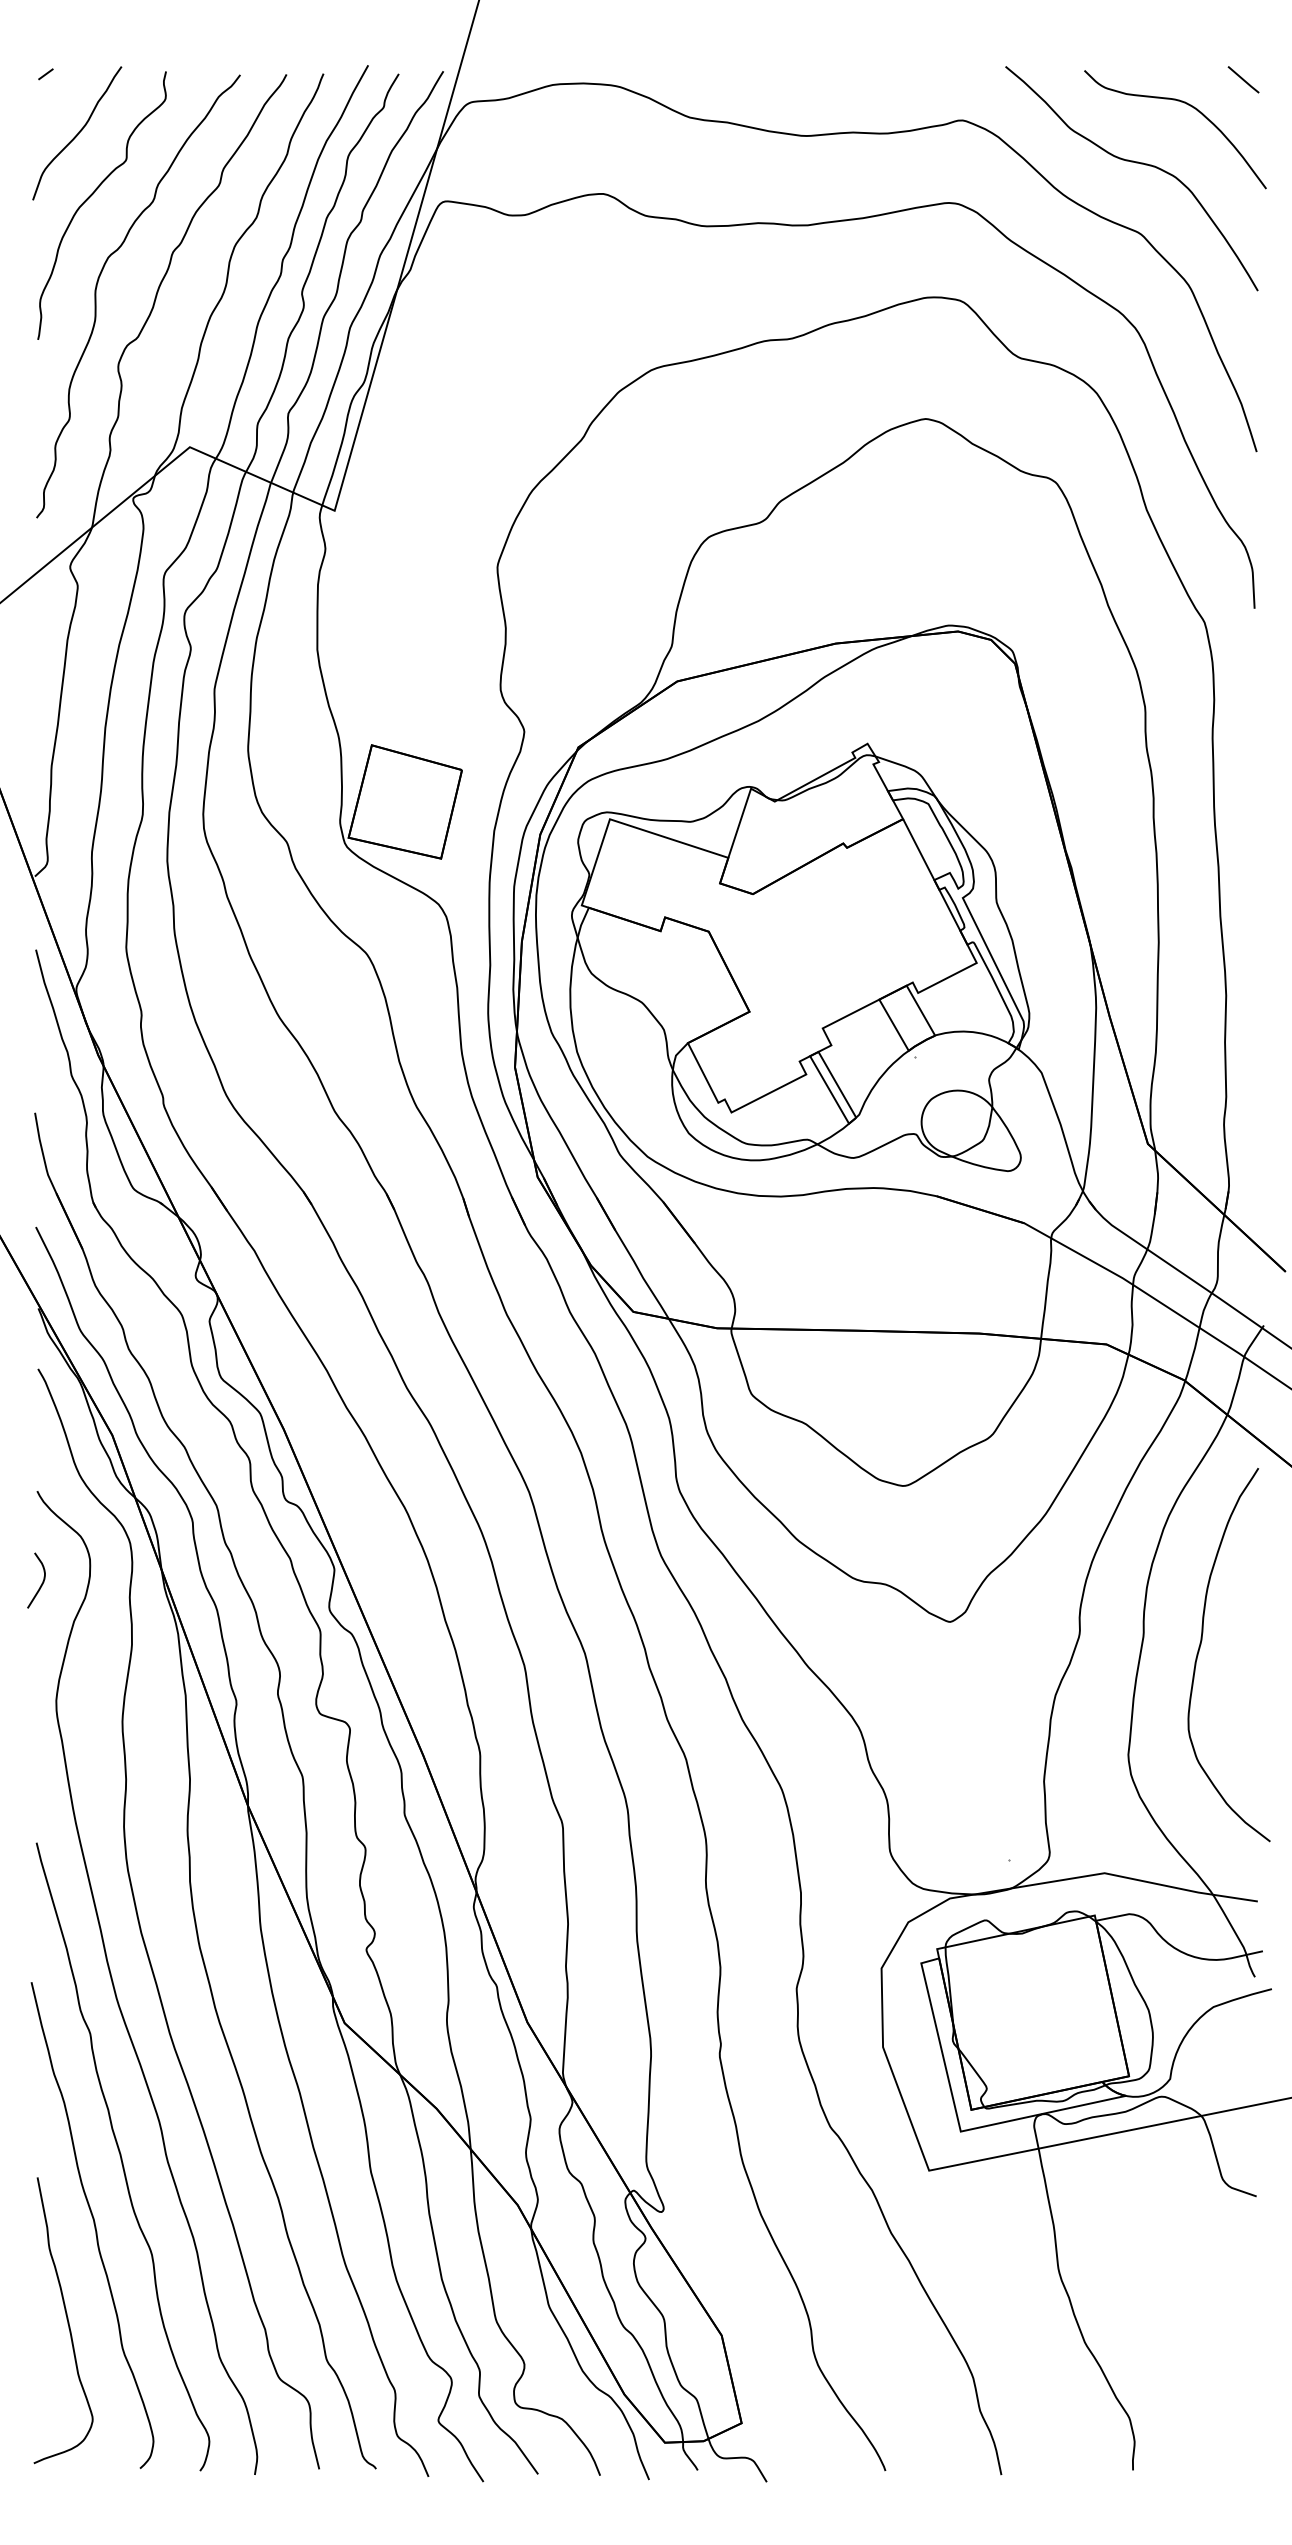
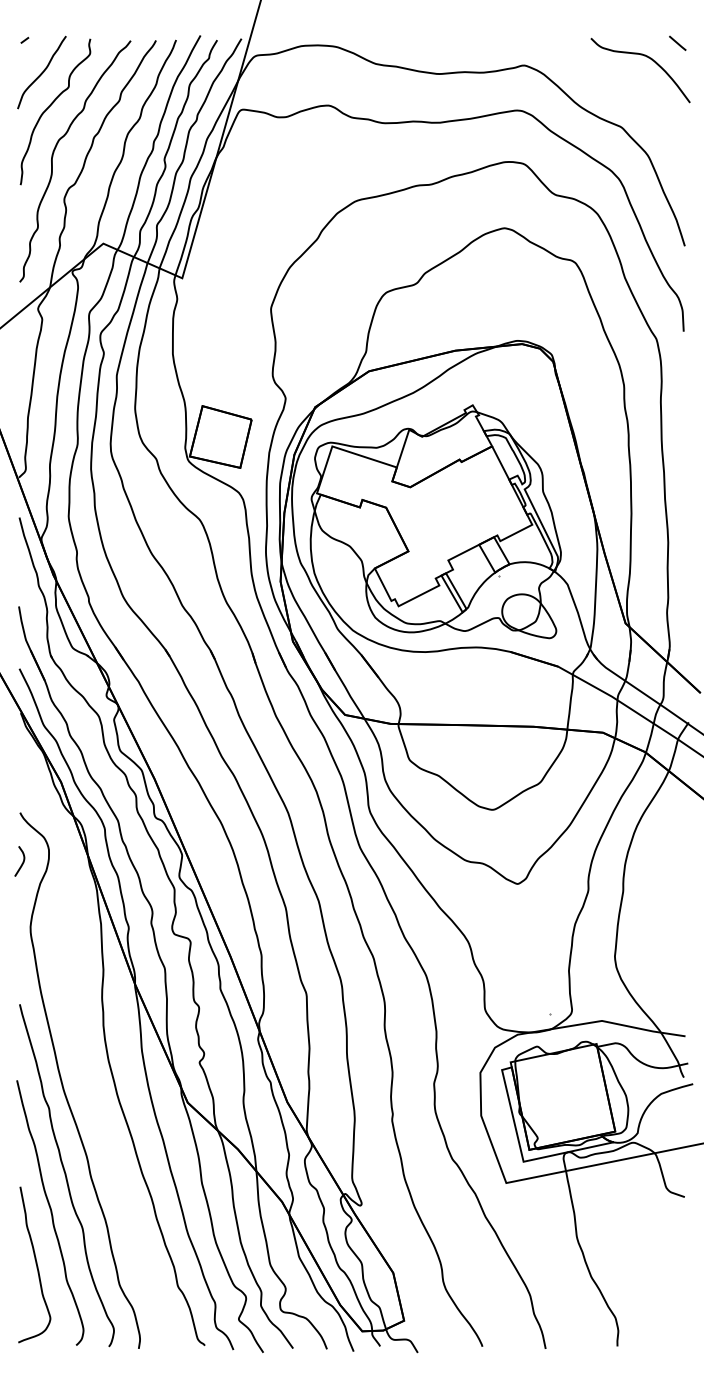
curve: (1134, 164) -> (618, 89), removed
curve: (1200, 1650) -> (654, 899), removed
curve: (142, 1927) -> (77, 1050), removed

